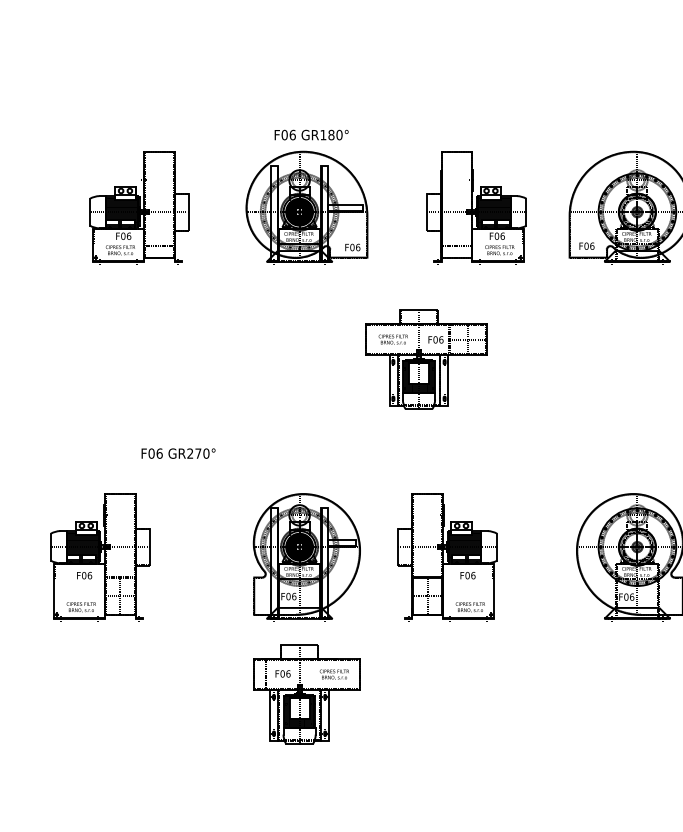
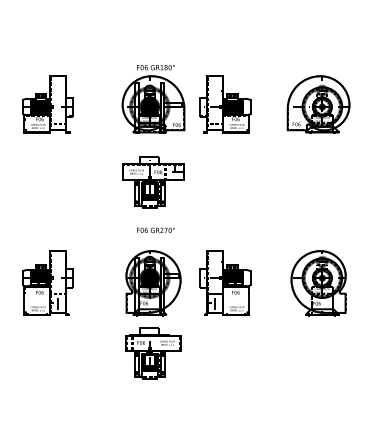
part: (138, 207) -> (47, 104), moved
part: (477, 207) -> (225, 104), moved
part: (426, 359) -> (153, 182), moved
text: (177, 451) -> (155, 229), moved

